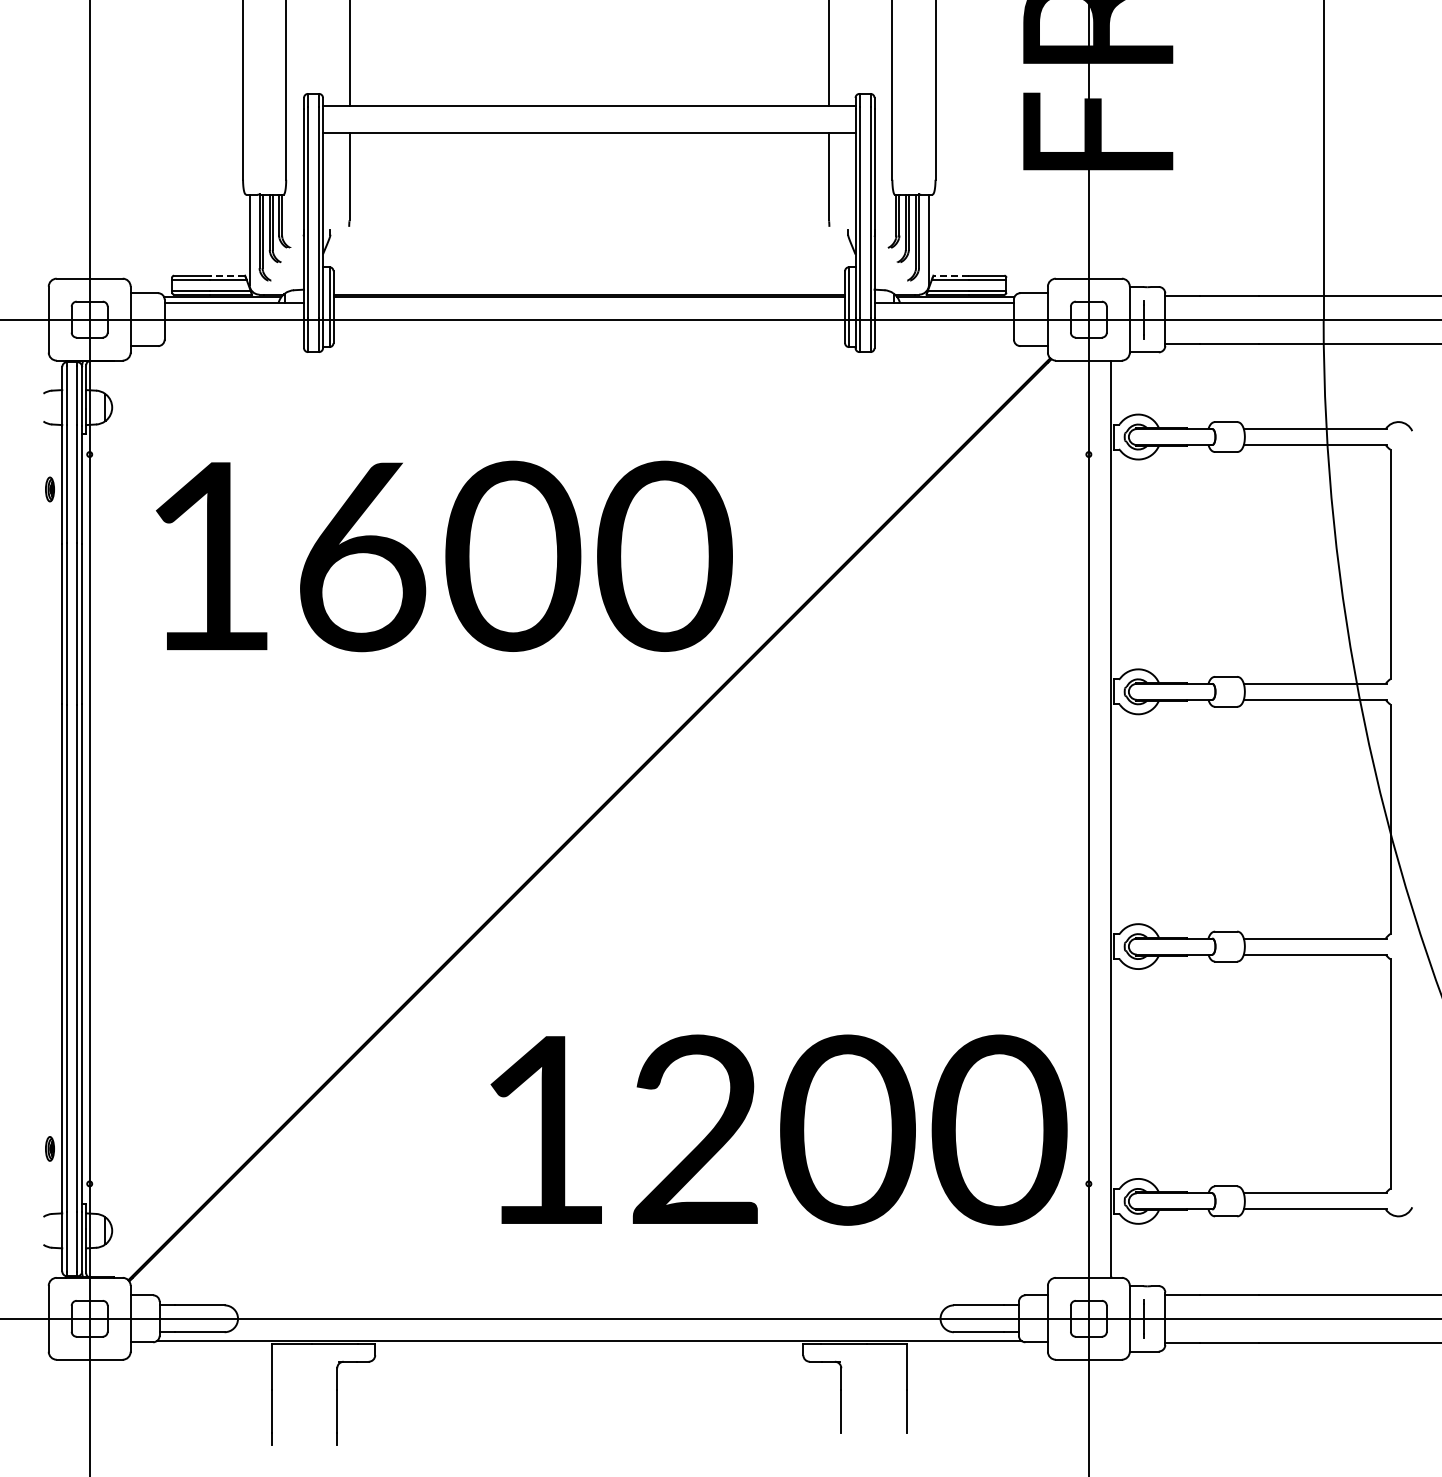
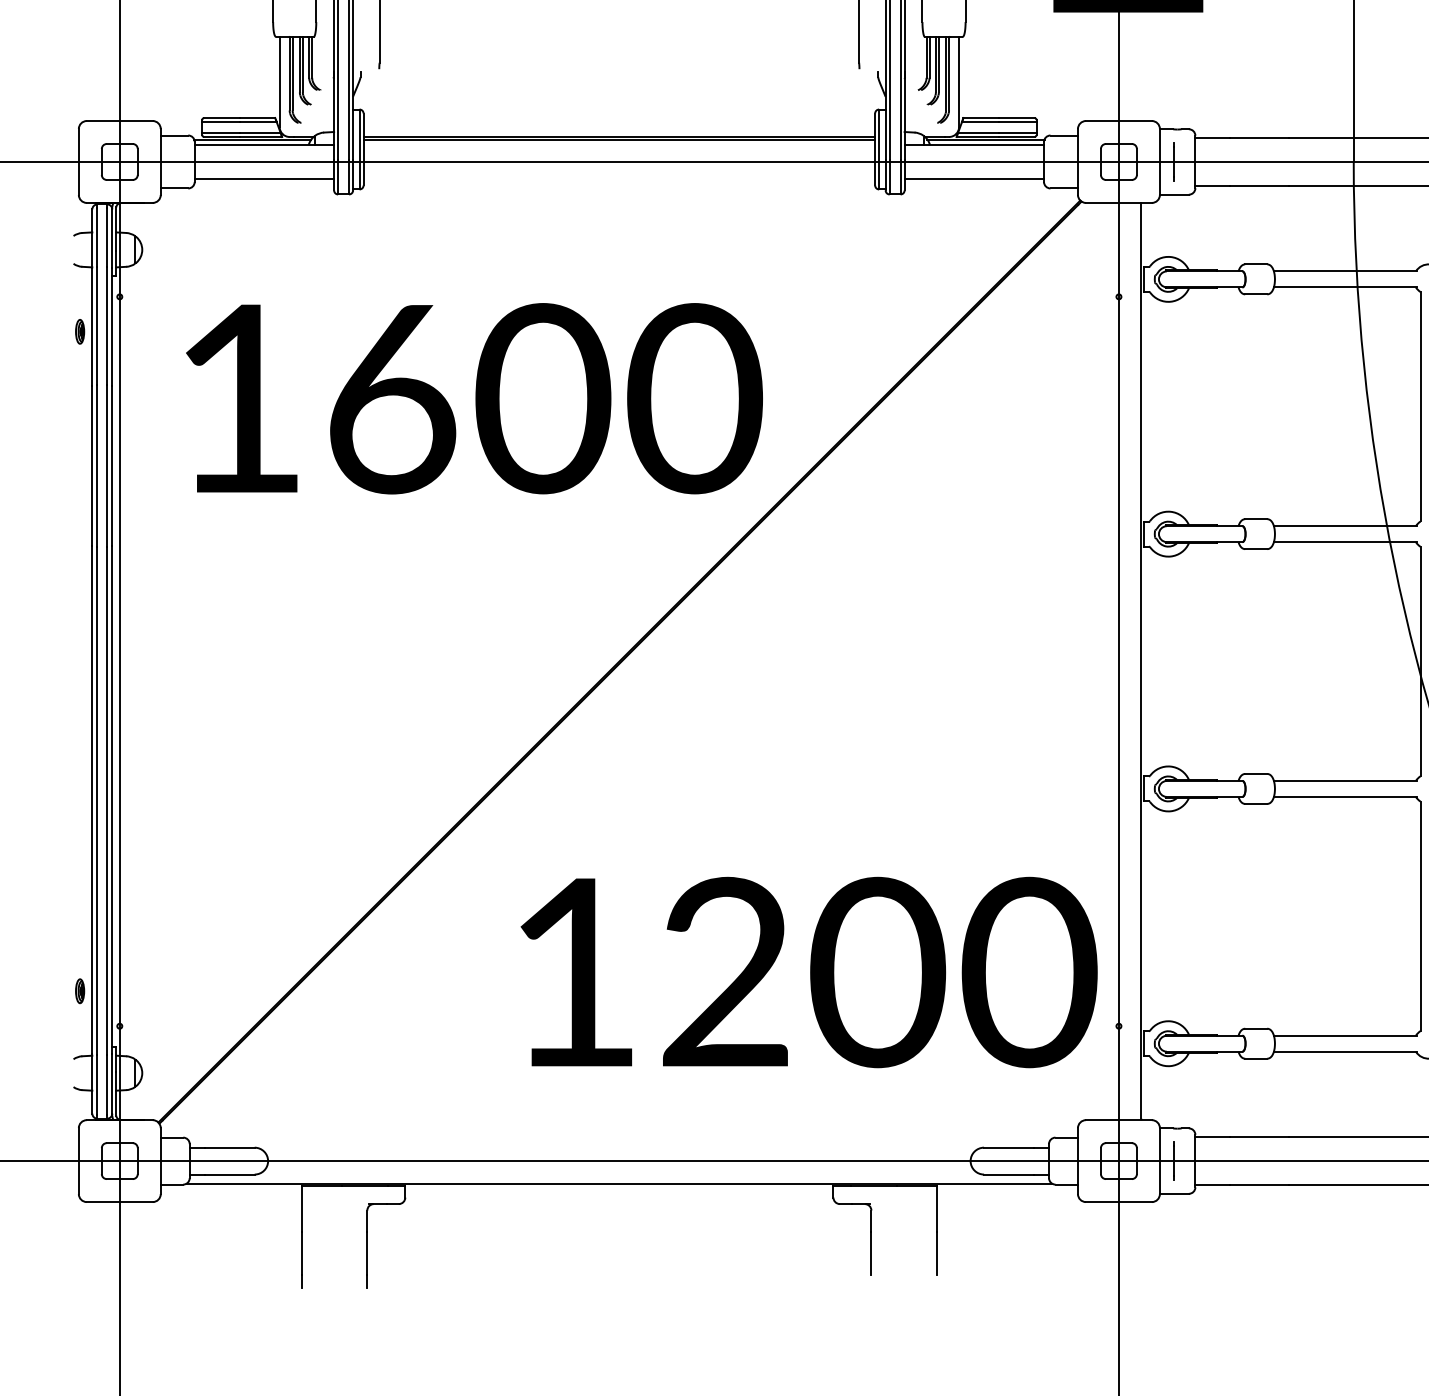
line: (227, 275) -> (257, 117), dashed -> solid
line: (951, 275) -> (981, 117), dashed -> solid
line: (234, 336) -> (264, 178), added
line: (943, 336) -> (973, 178), added

